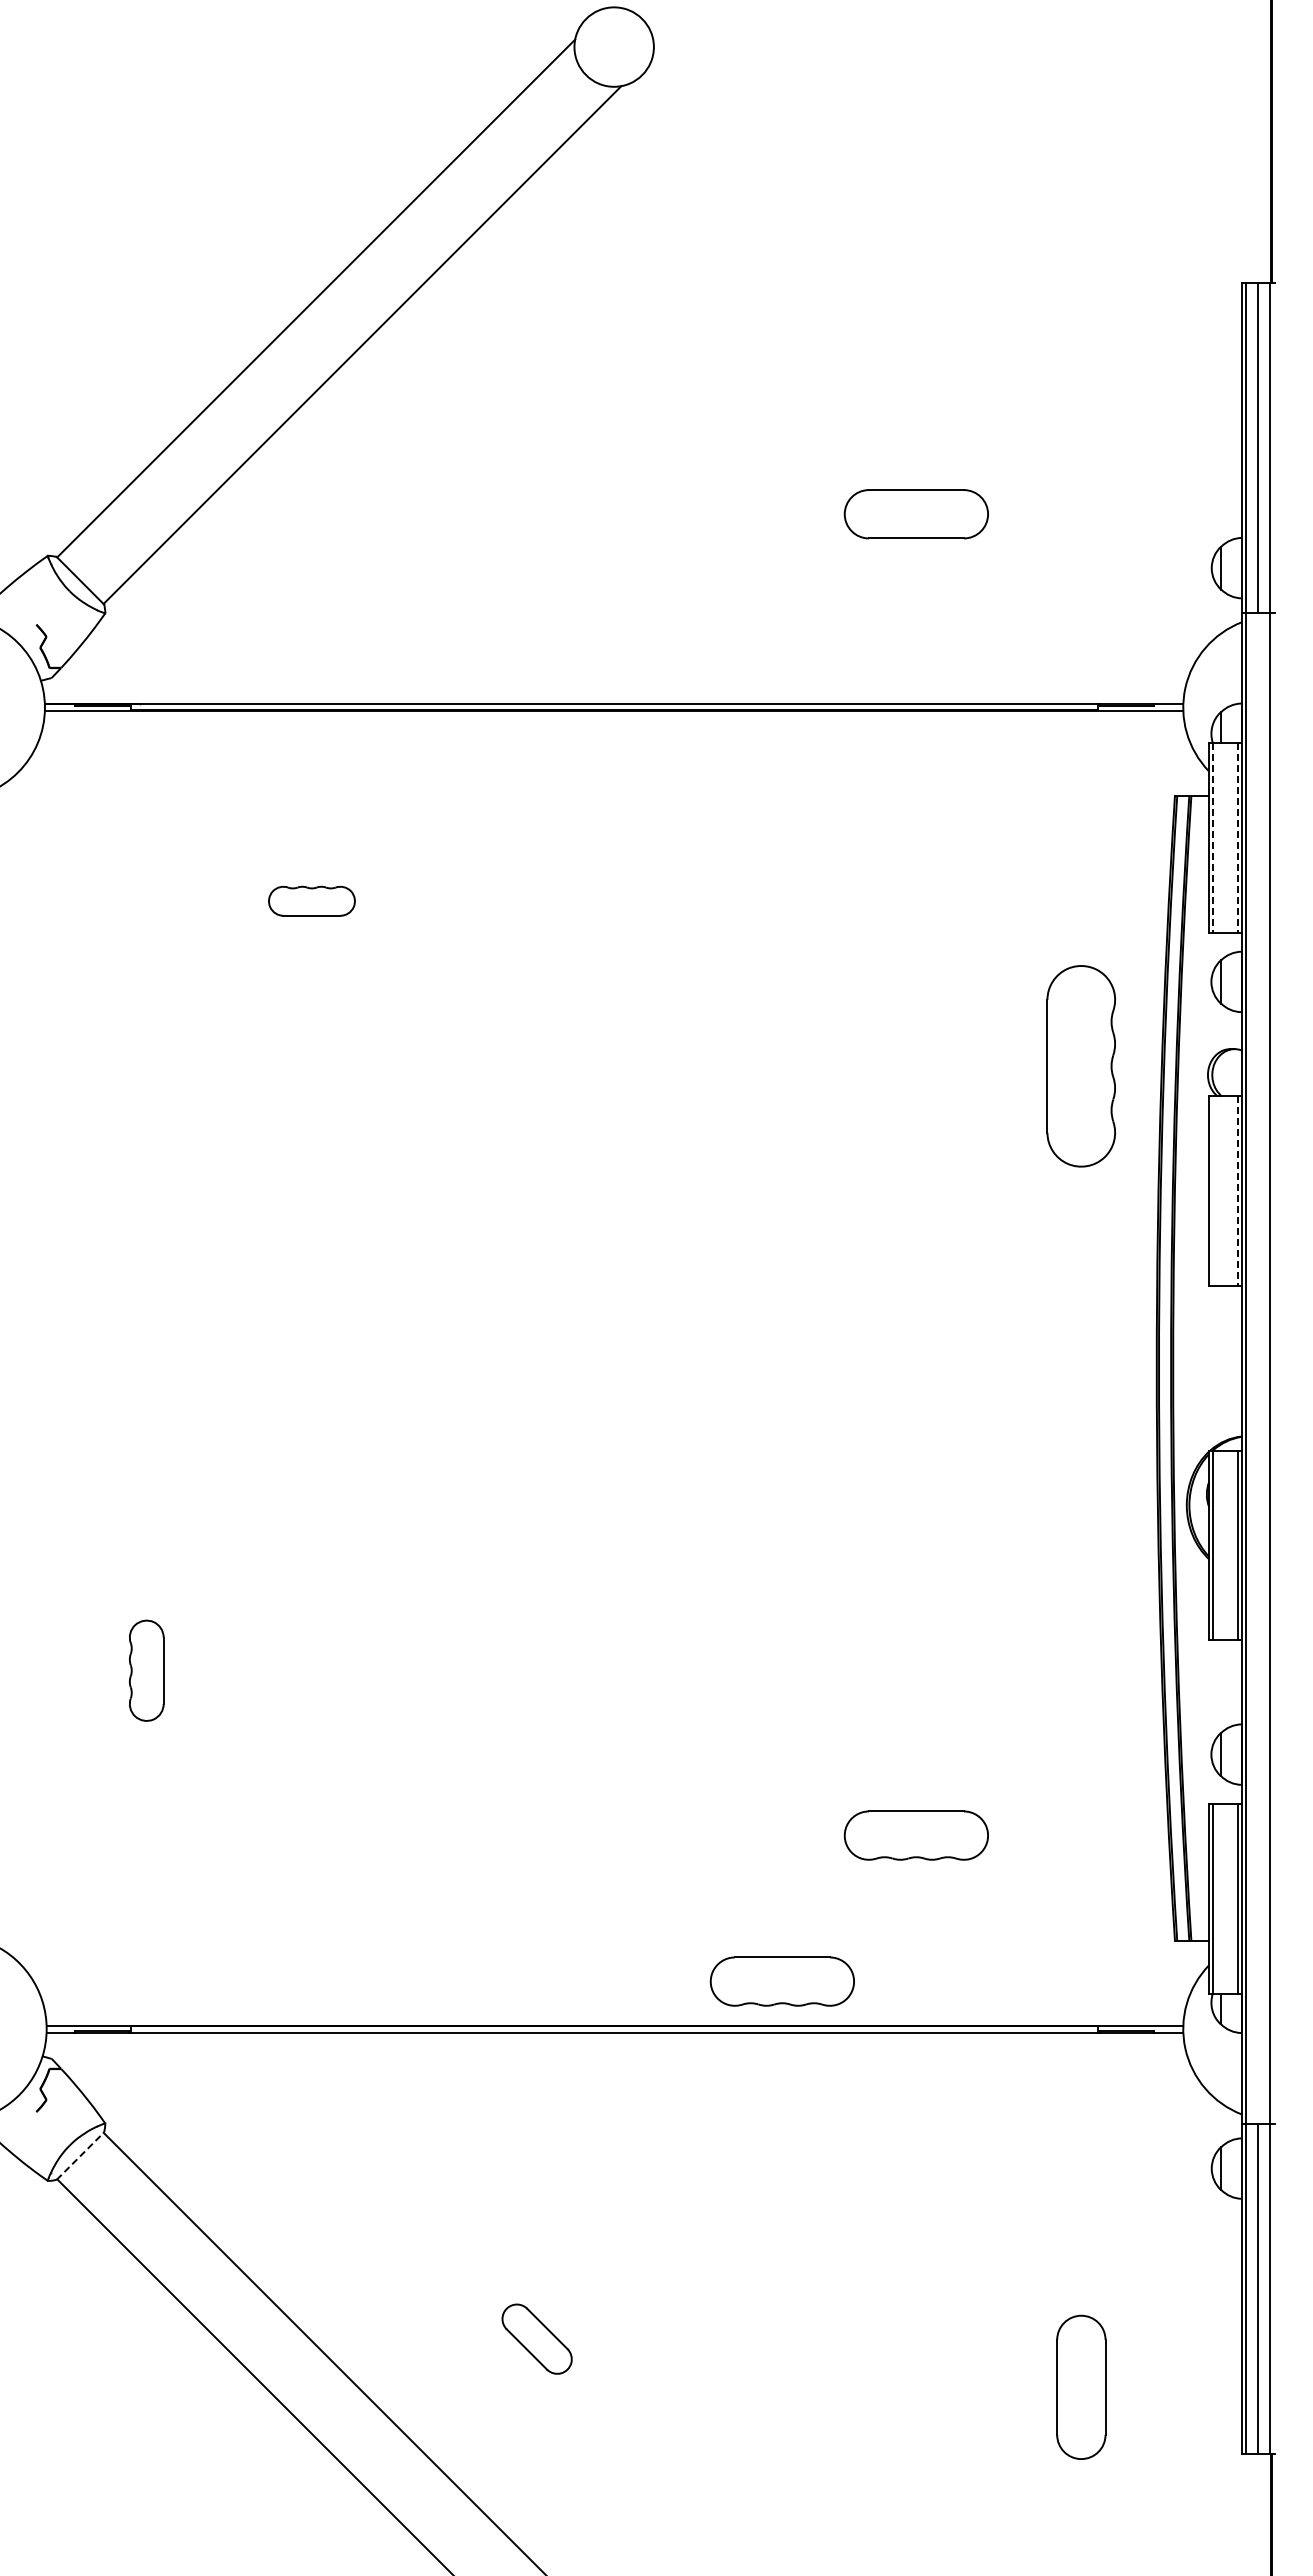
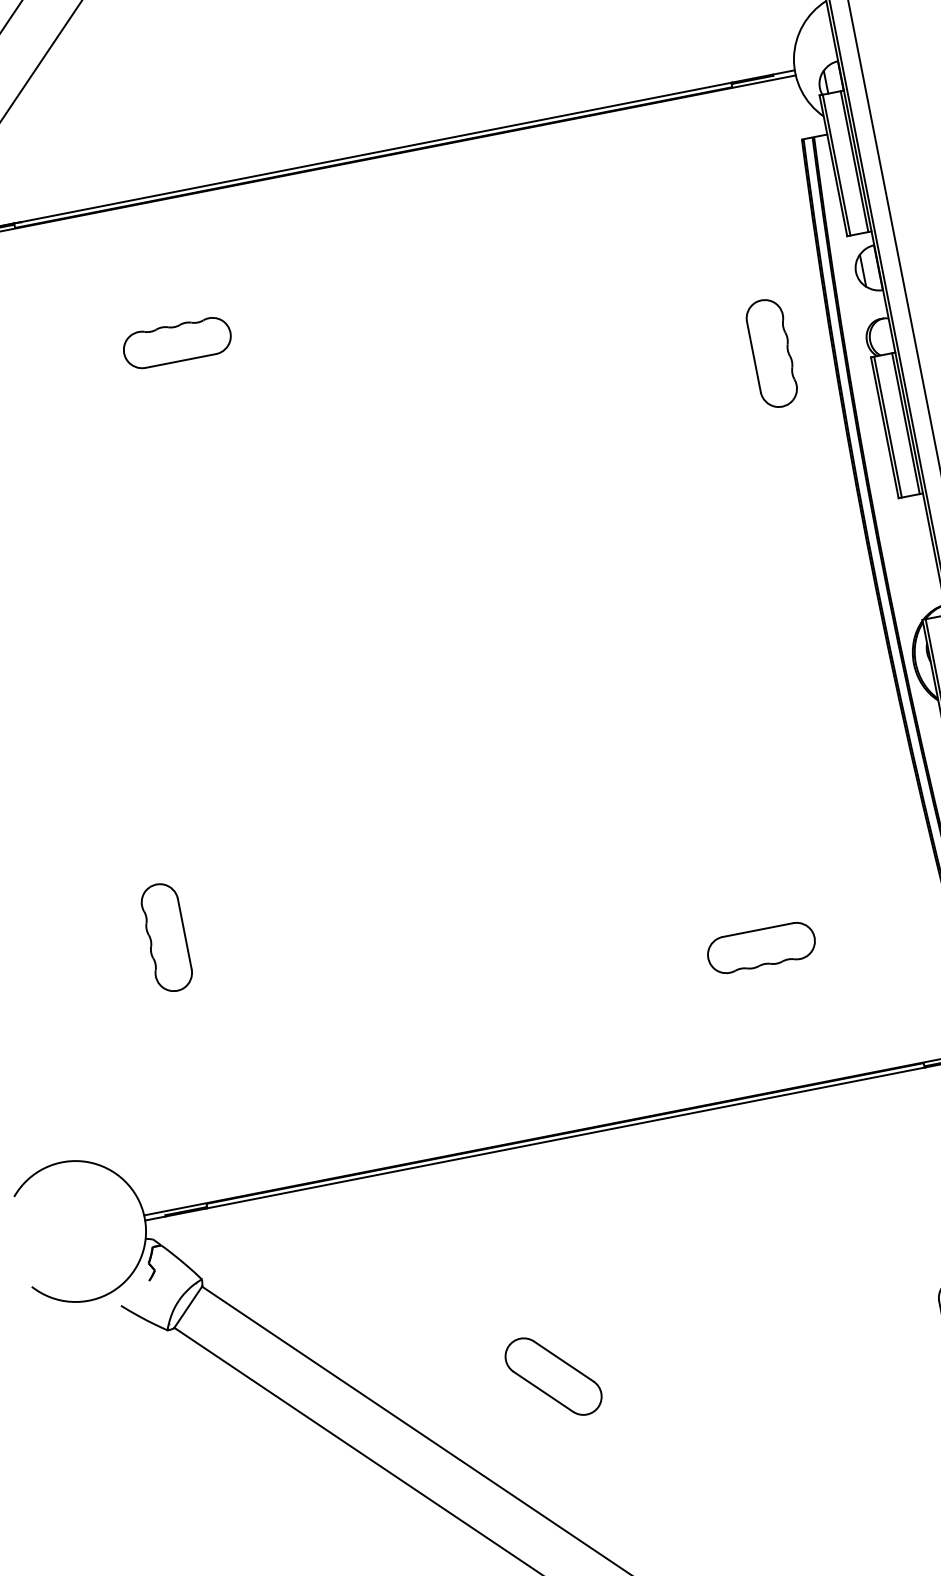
line: (1213, 838) -> (836, 165), dashed -> solid
line: (1237, 838) -> (854, 161), dashed -> solid
part: (311, 901) -> (177, 343), size x1.67
part: (1081, 1065) -> (771, 352), size x0.71
line: (1213, 1191) -> (888, 427), added
line: (1237, 1191) -> (905, 423), dashed -> solid
part: (146, 1670) -> (166, 937), size x1.43
part: (781, 1981) -> (682, 1075), removed
line: (80, 2156) -> (188, 1307), dashed -> solid
part: (536, 2338) -> (552, 1376), size x1.67

